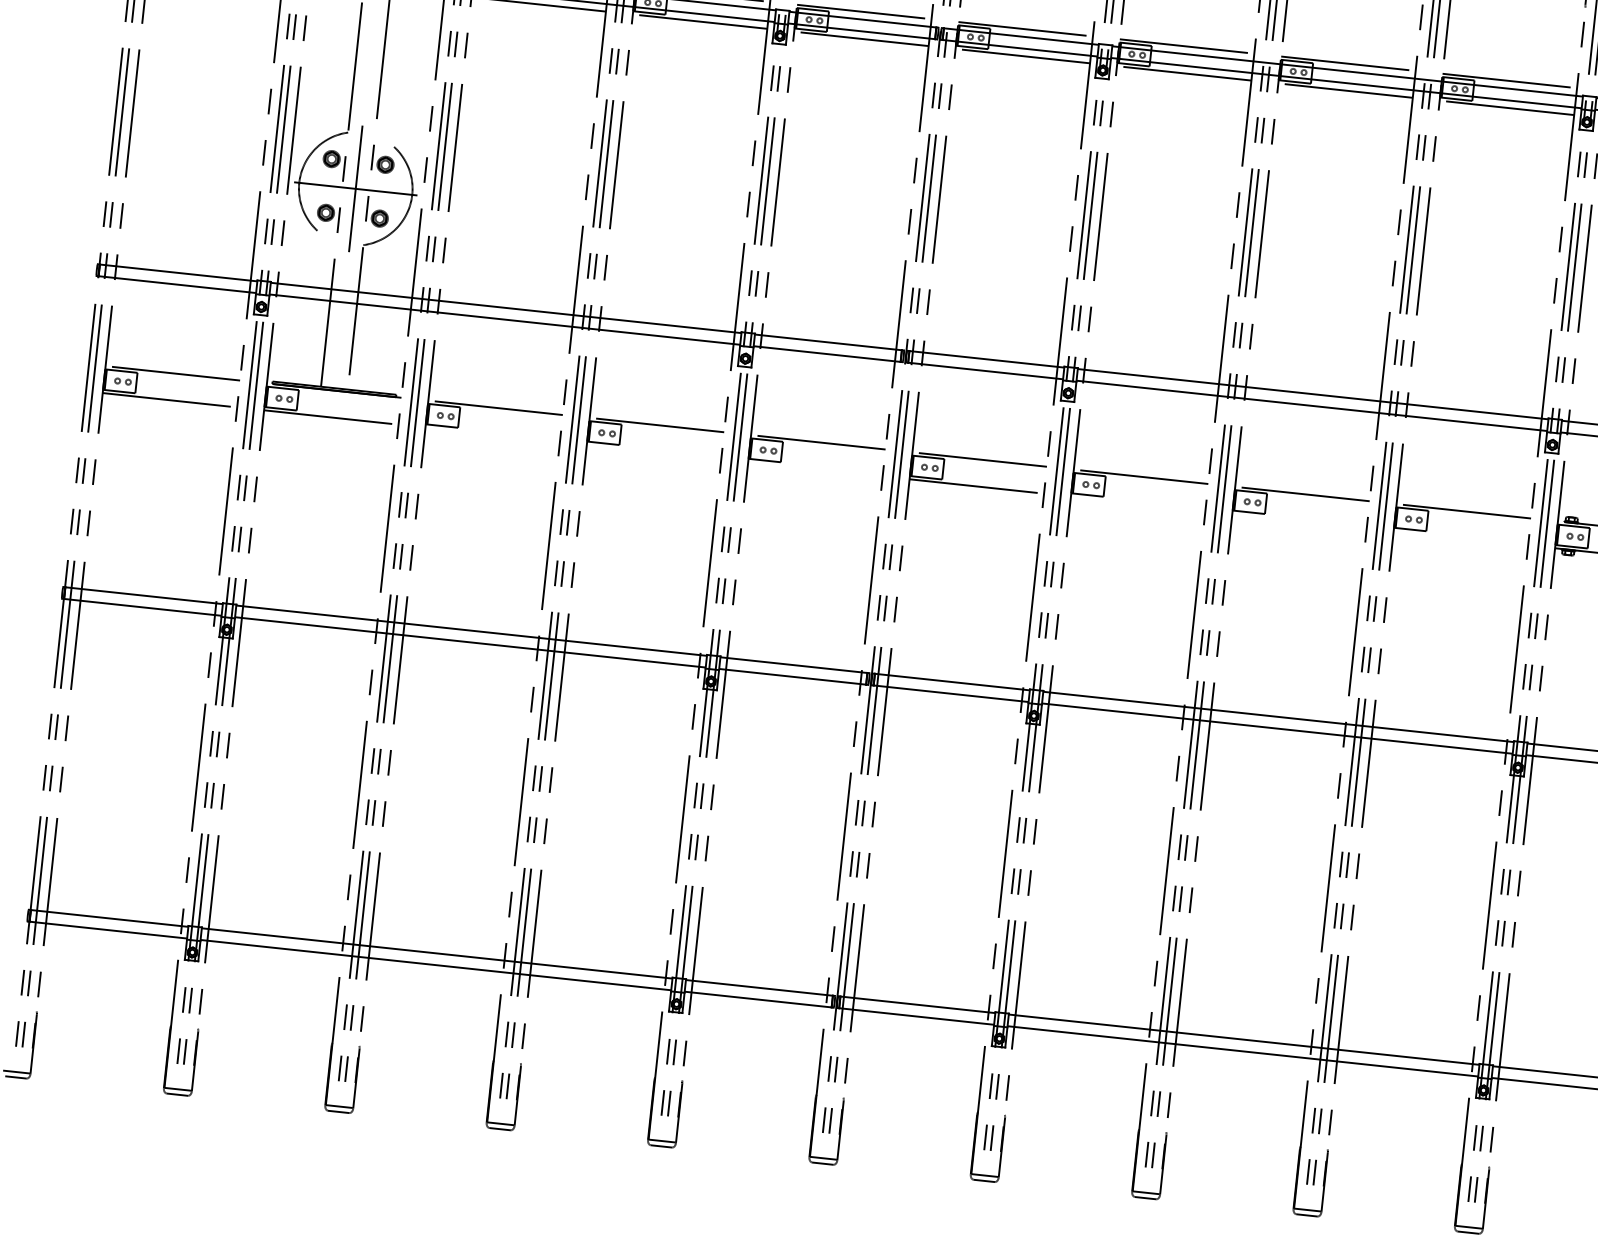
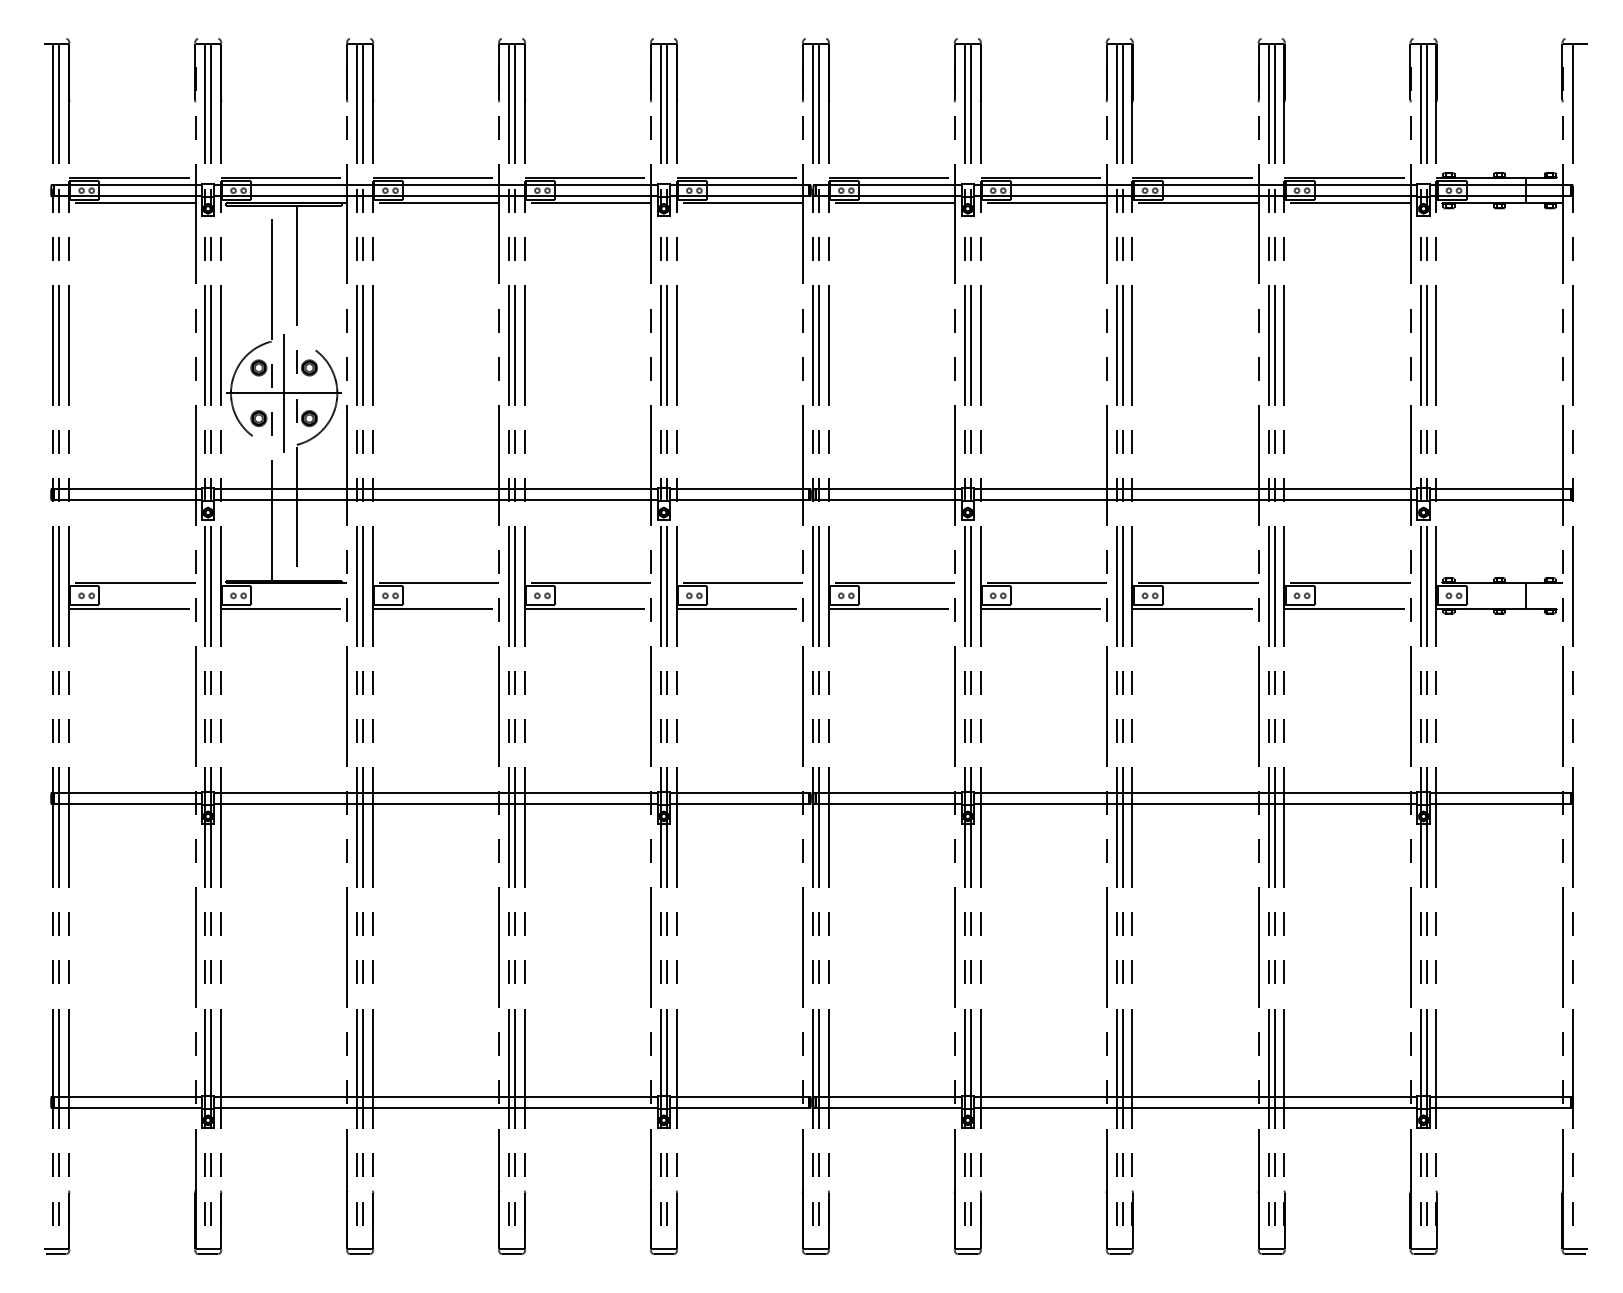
line: (492, 434) -> (435, 608), added
line: (653, 451) -> (587, 608), added
line: (814, 469) -> (739, 608), added
line: (1137, 503) -> (1043, 608), added
line: (1299, 520) -> (1195, 608), added
line: (1460, 538) -> (1347, 608), added

